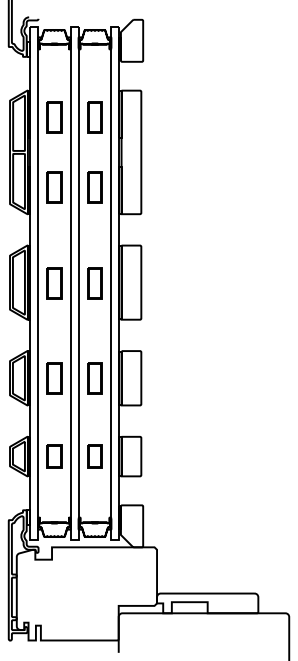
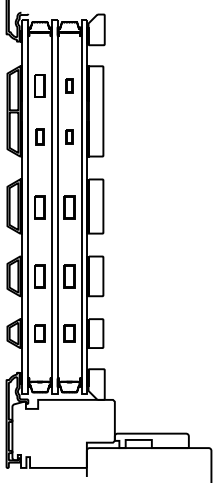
part: (94, 117) -> (69, 85), size x0.6
part: (54, 187) -> (39, 137), size x0.7
part: (94, 187) -> (69, 137), size x0.6

